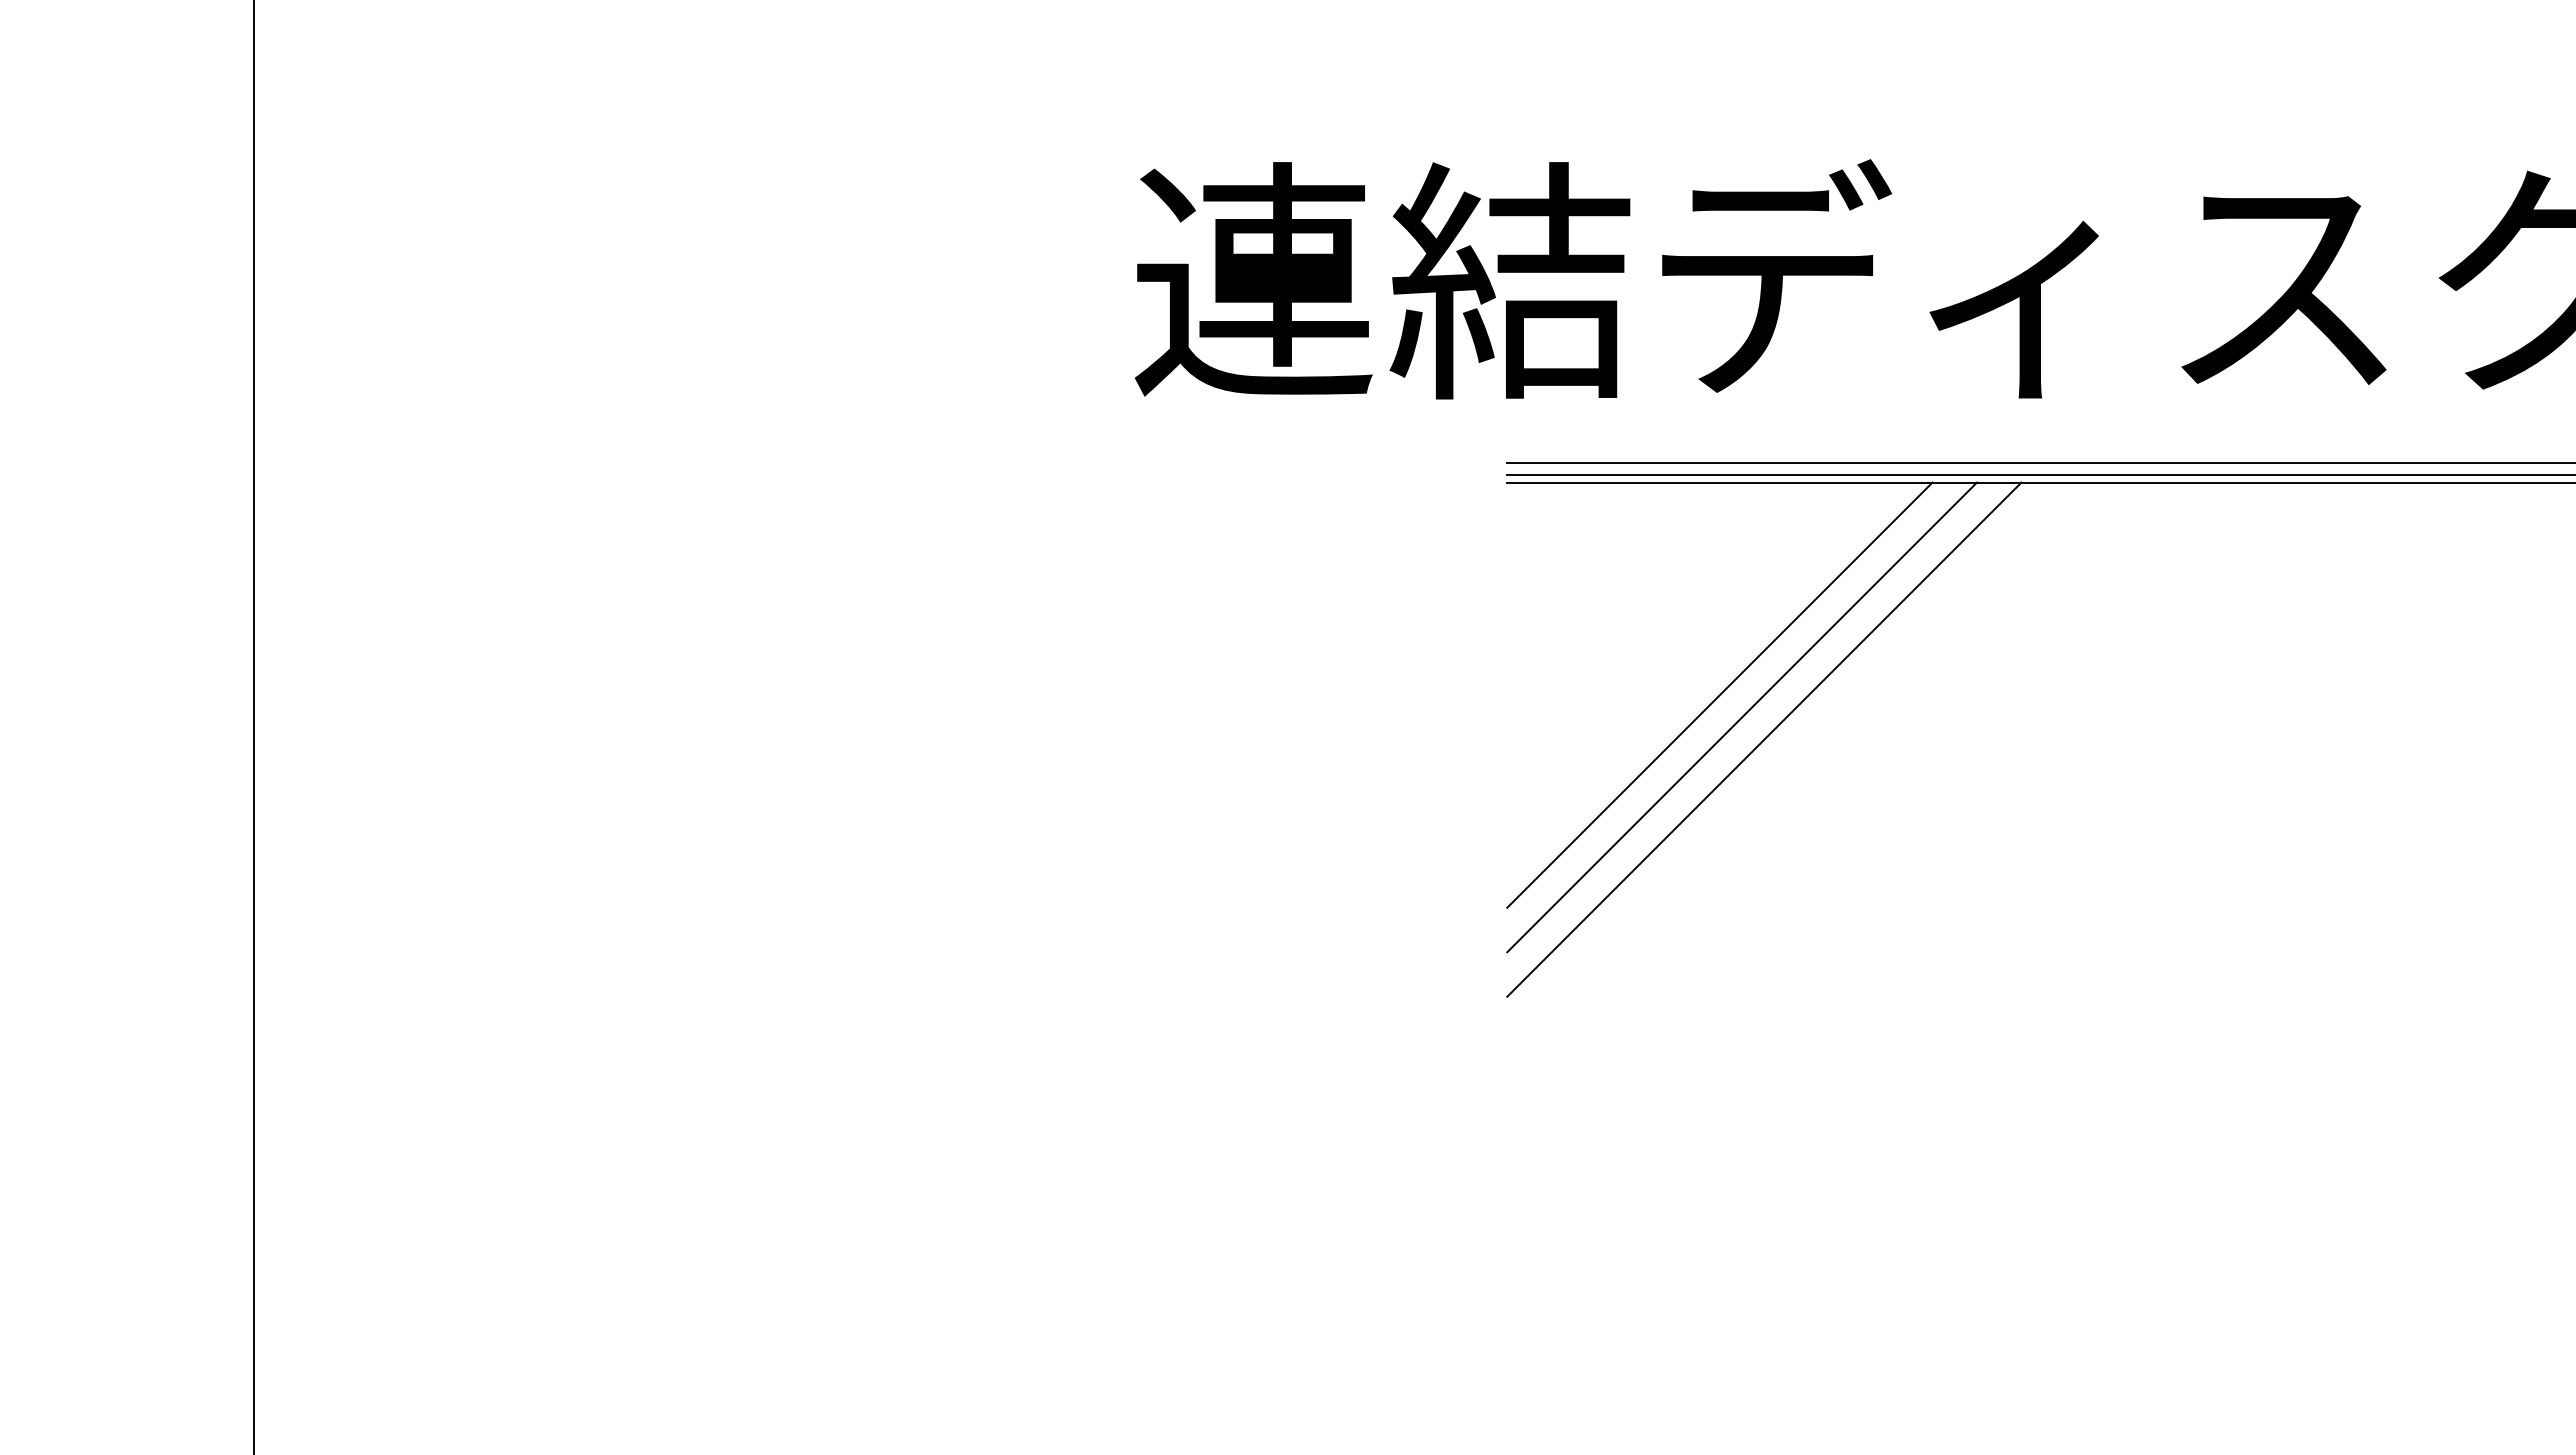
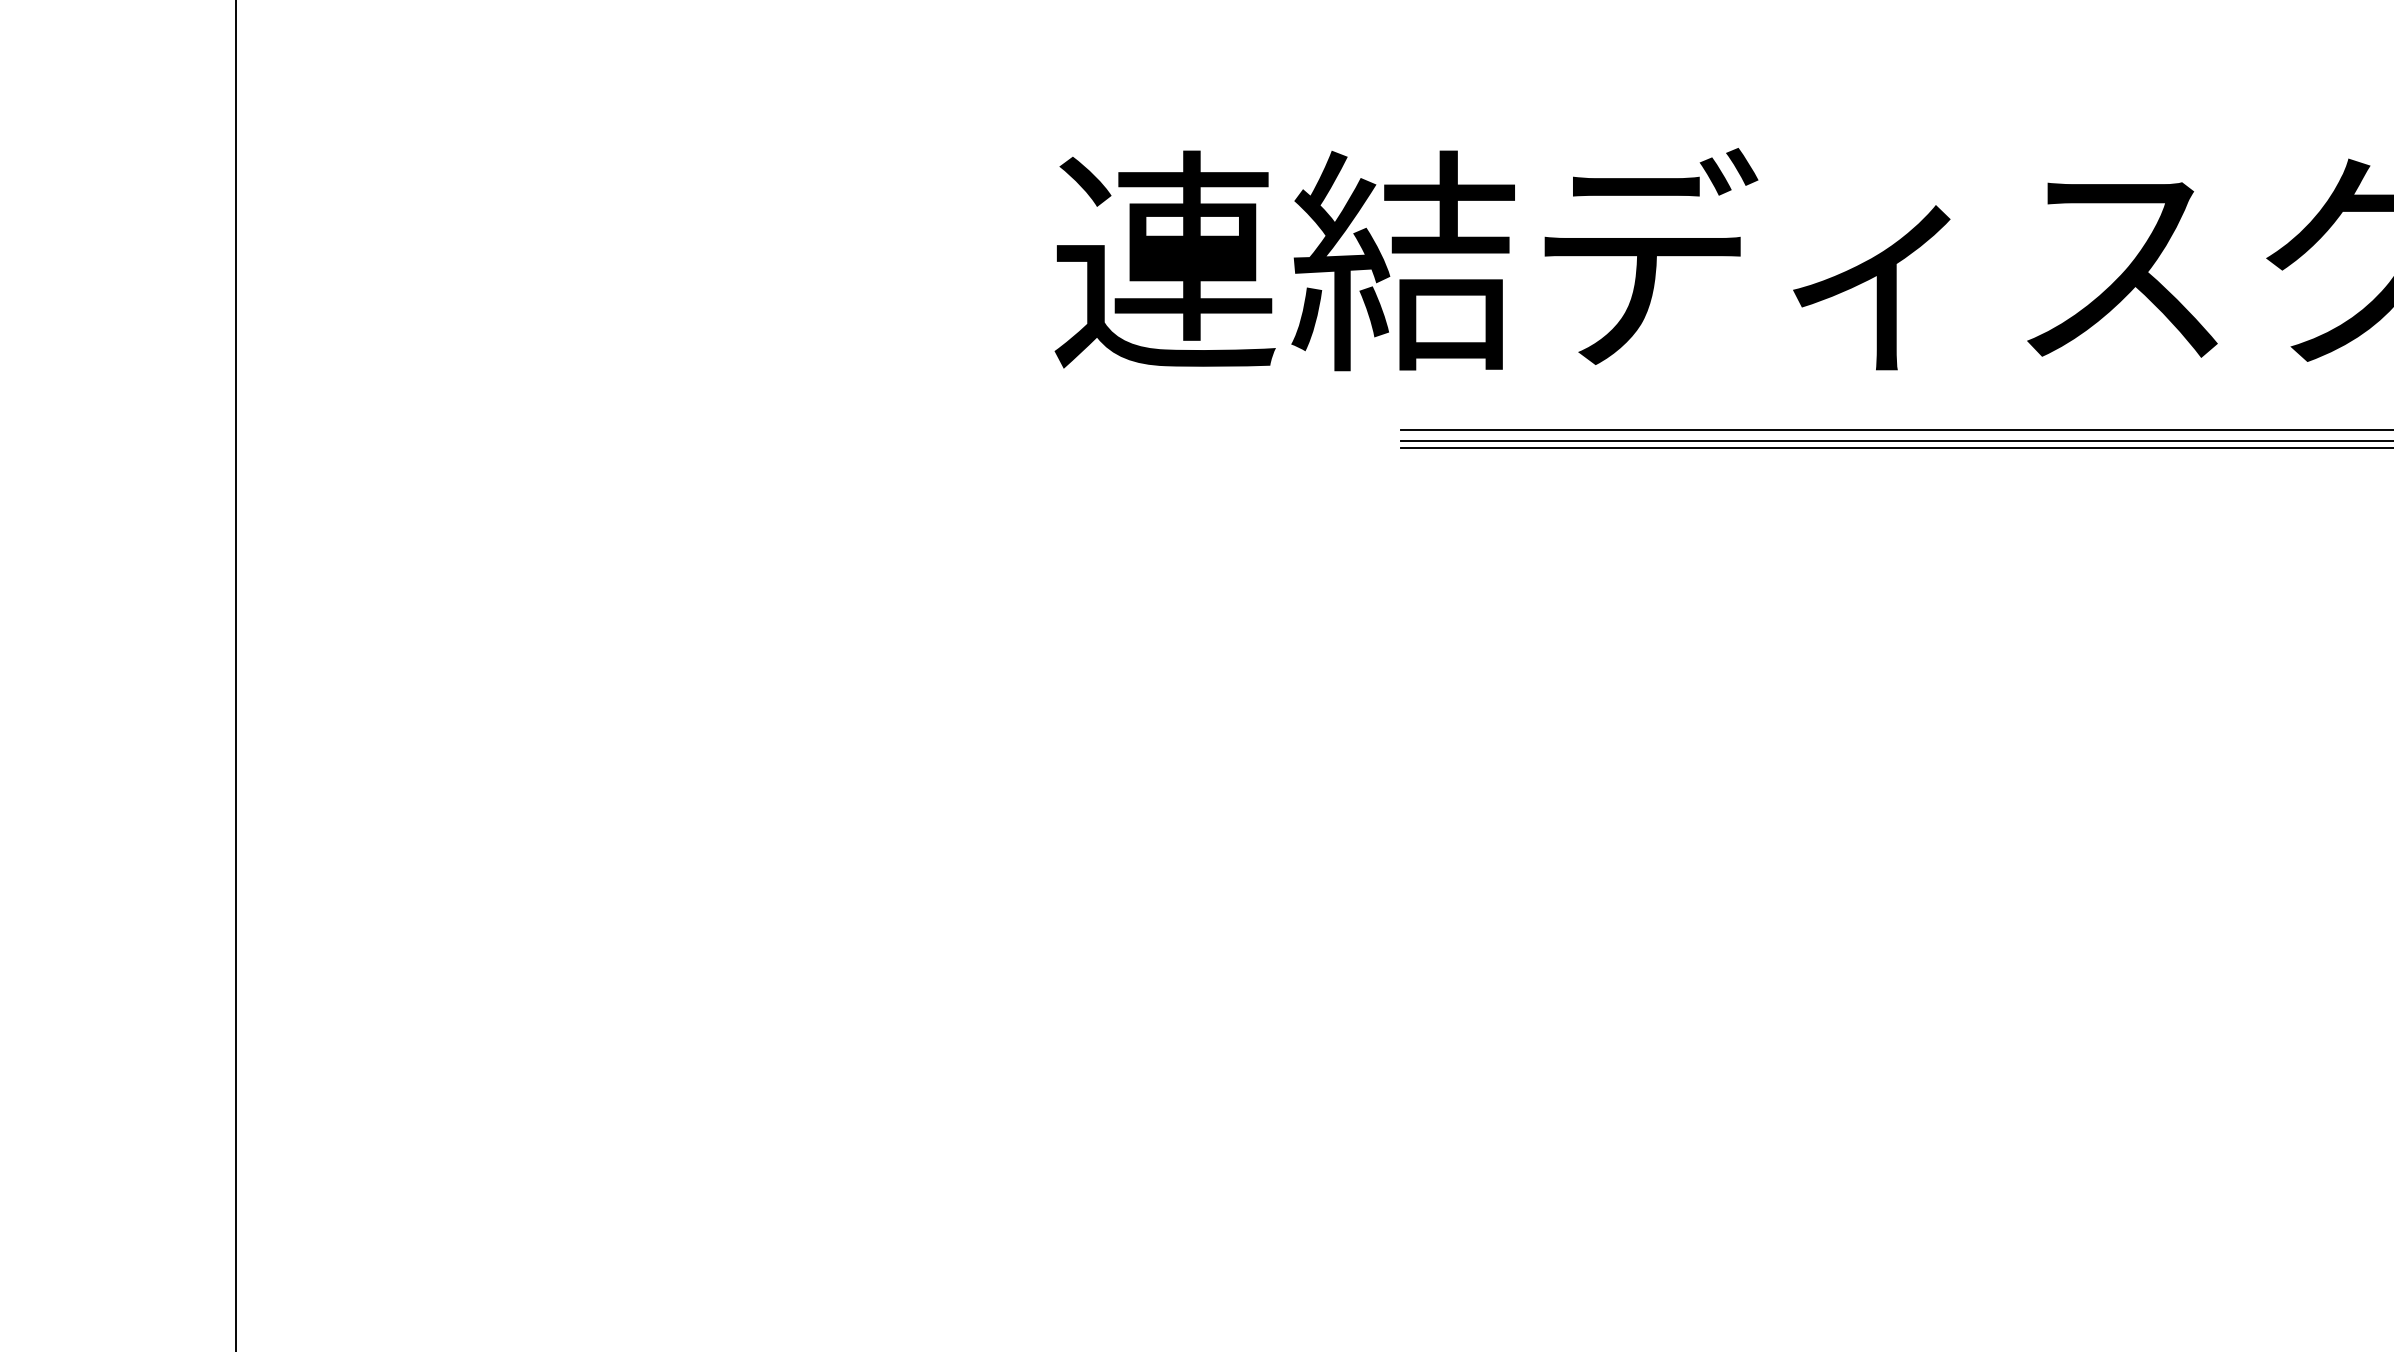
line: (1719, 694) -> (1597, 645), removed
line: (1742, 717) -> (1619, 666), removed
line: (1764, 739) -> (1639, 687), removed

